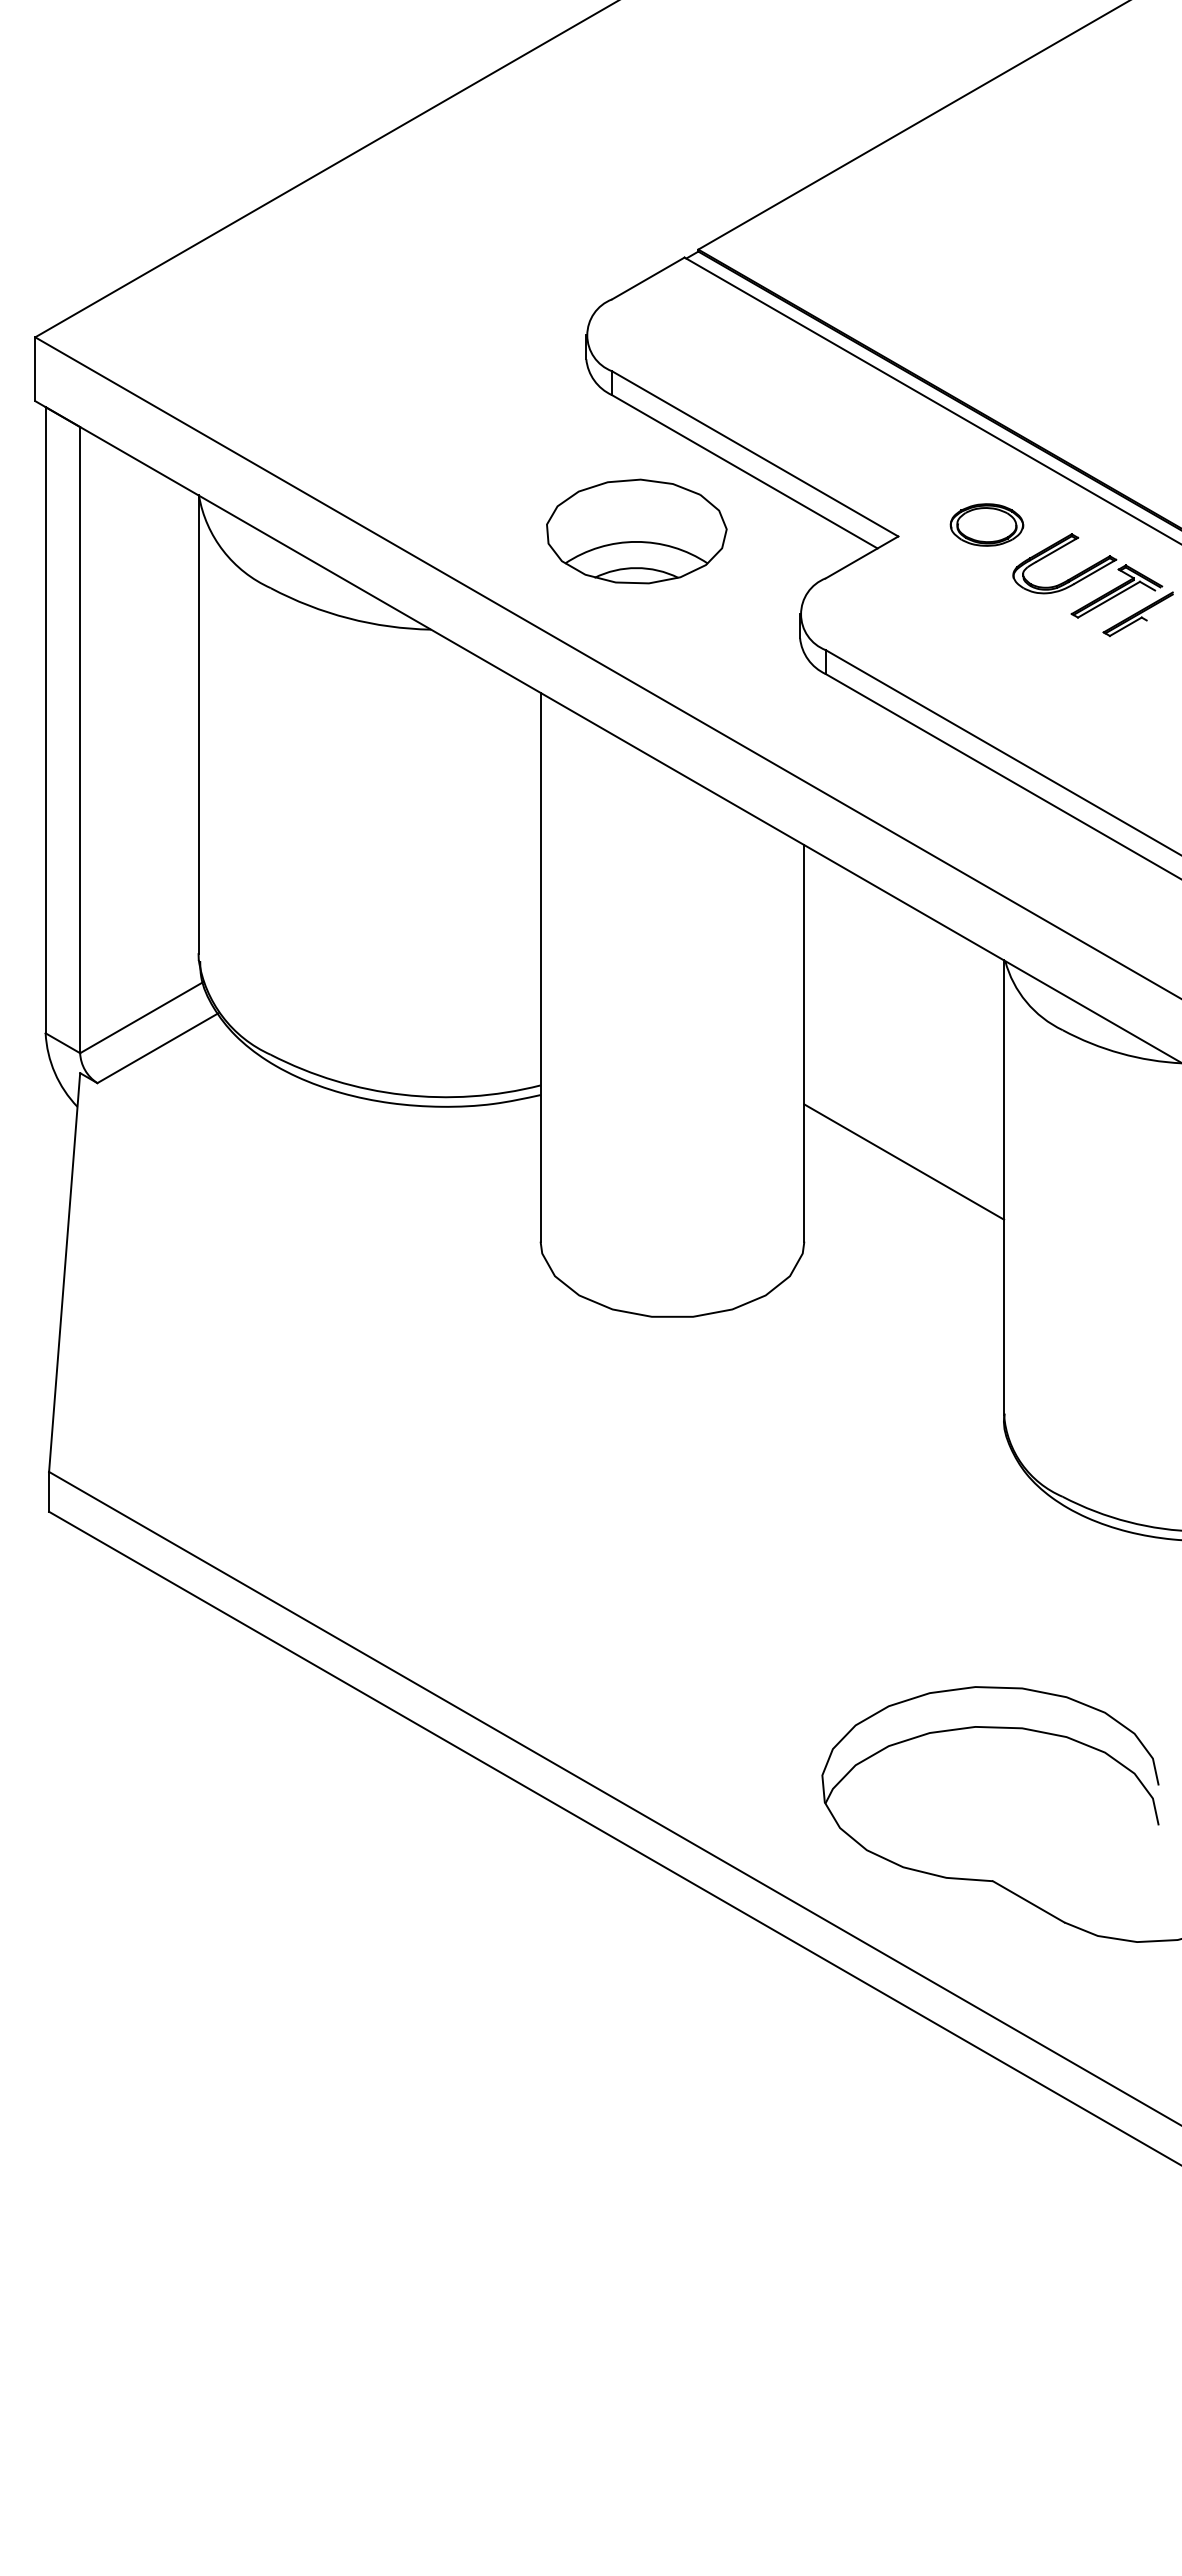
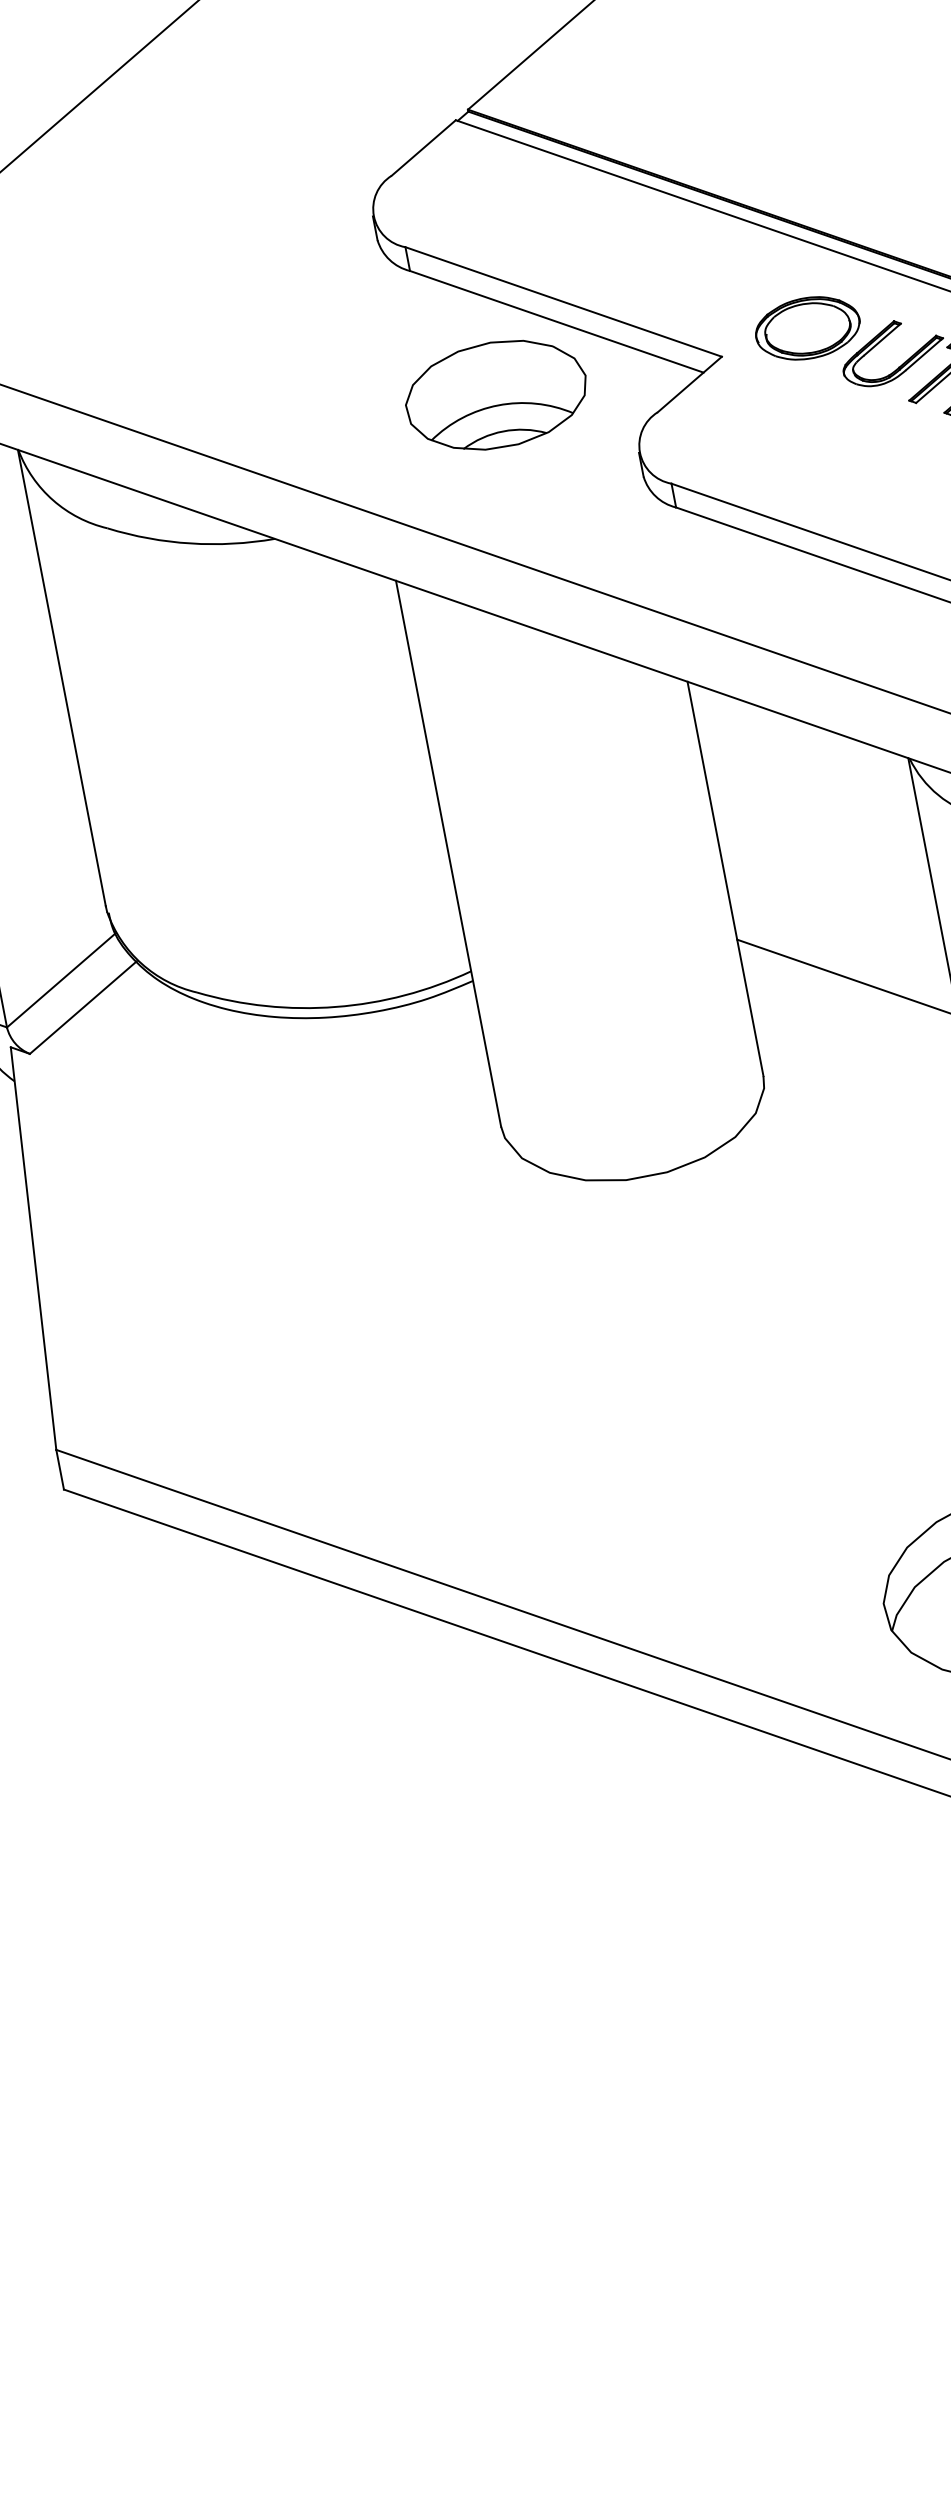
part: (986, 524) -> (807, 327), size x1.43
part: (636, 531) -> (496, 395), moved

